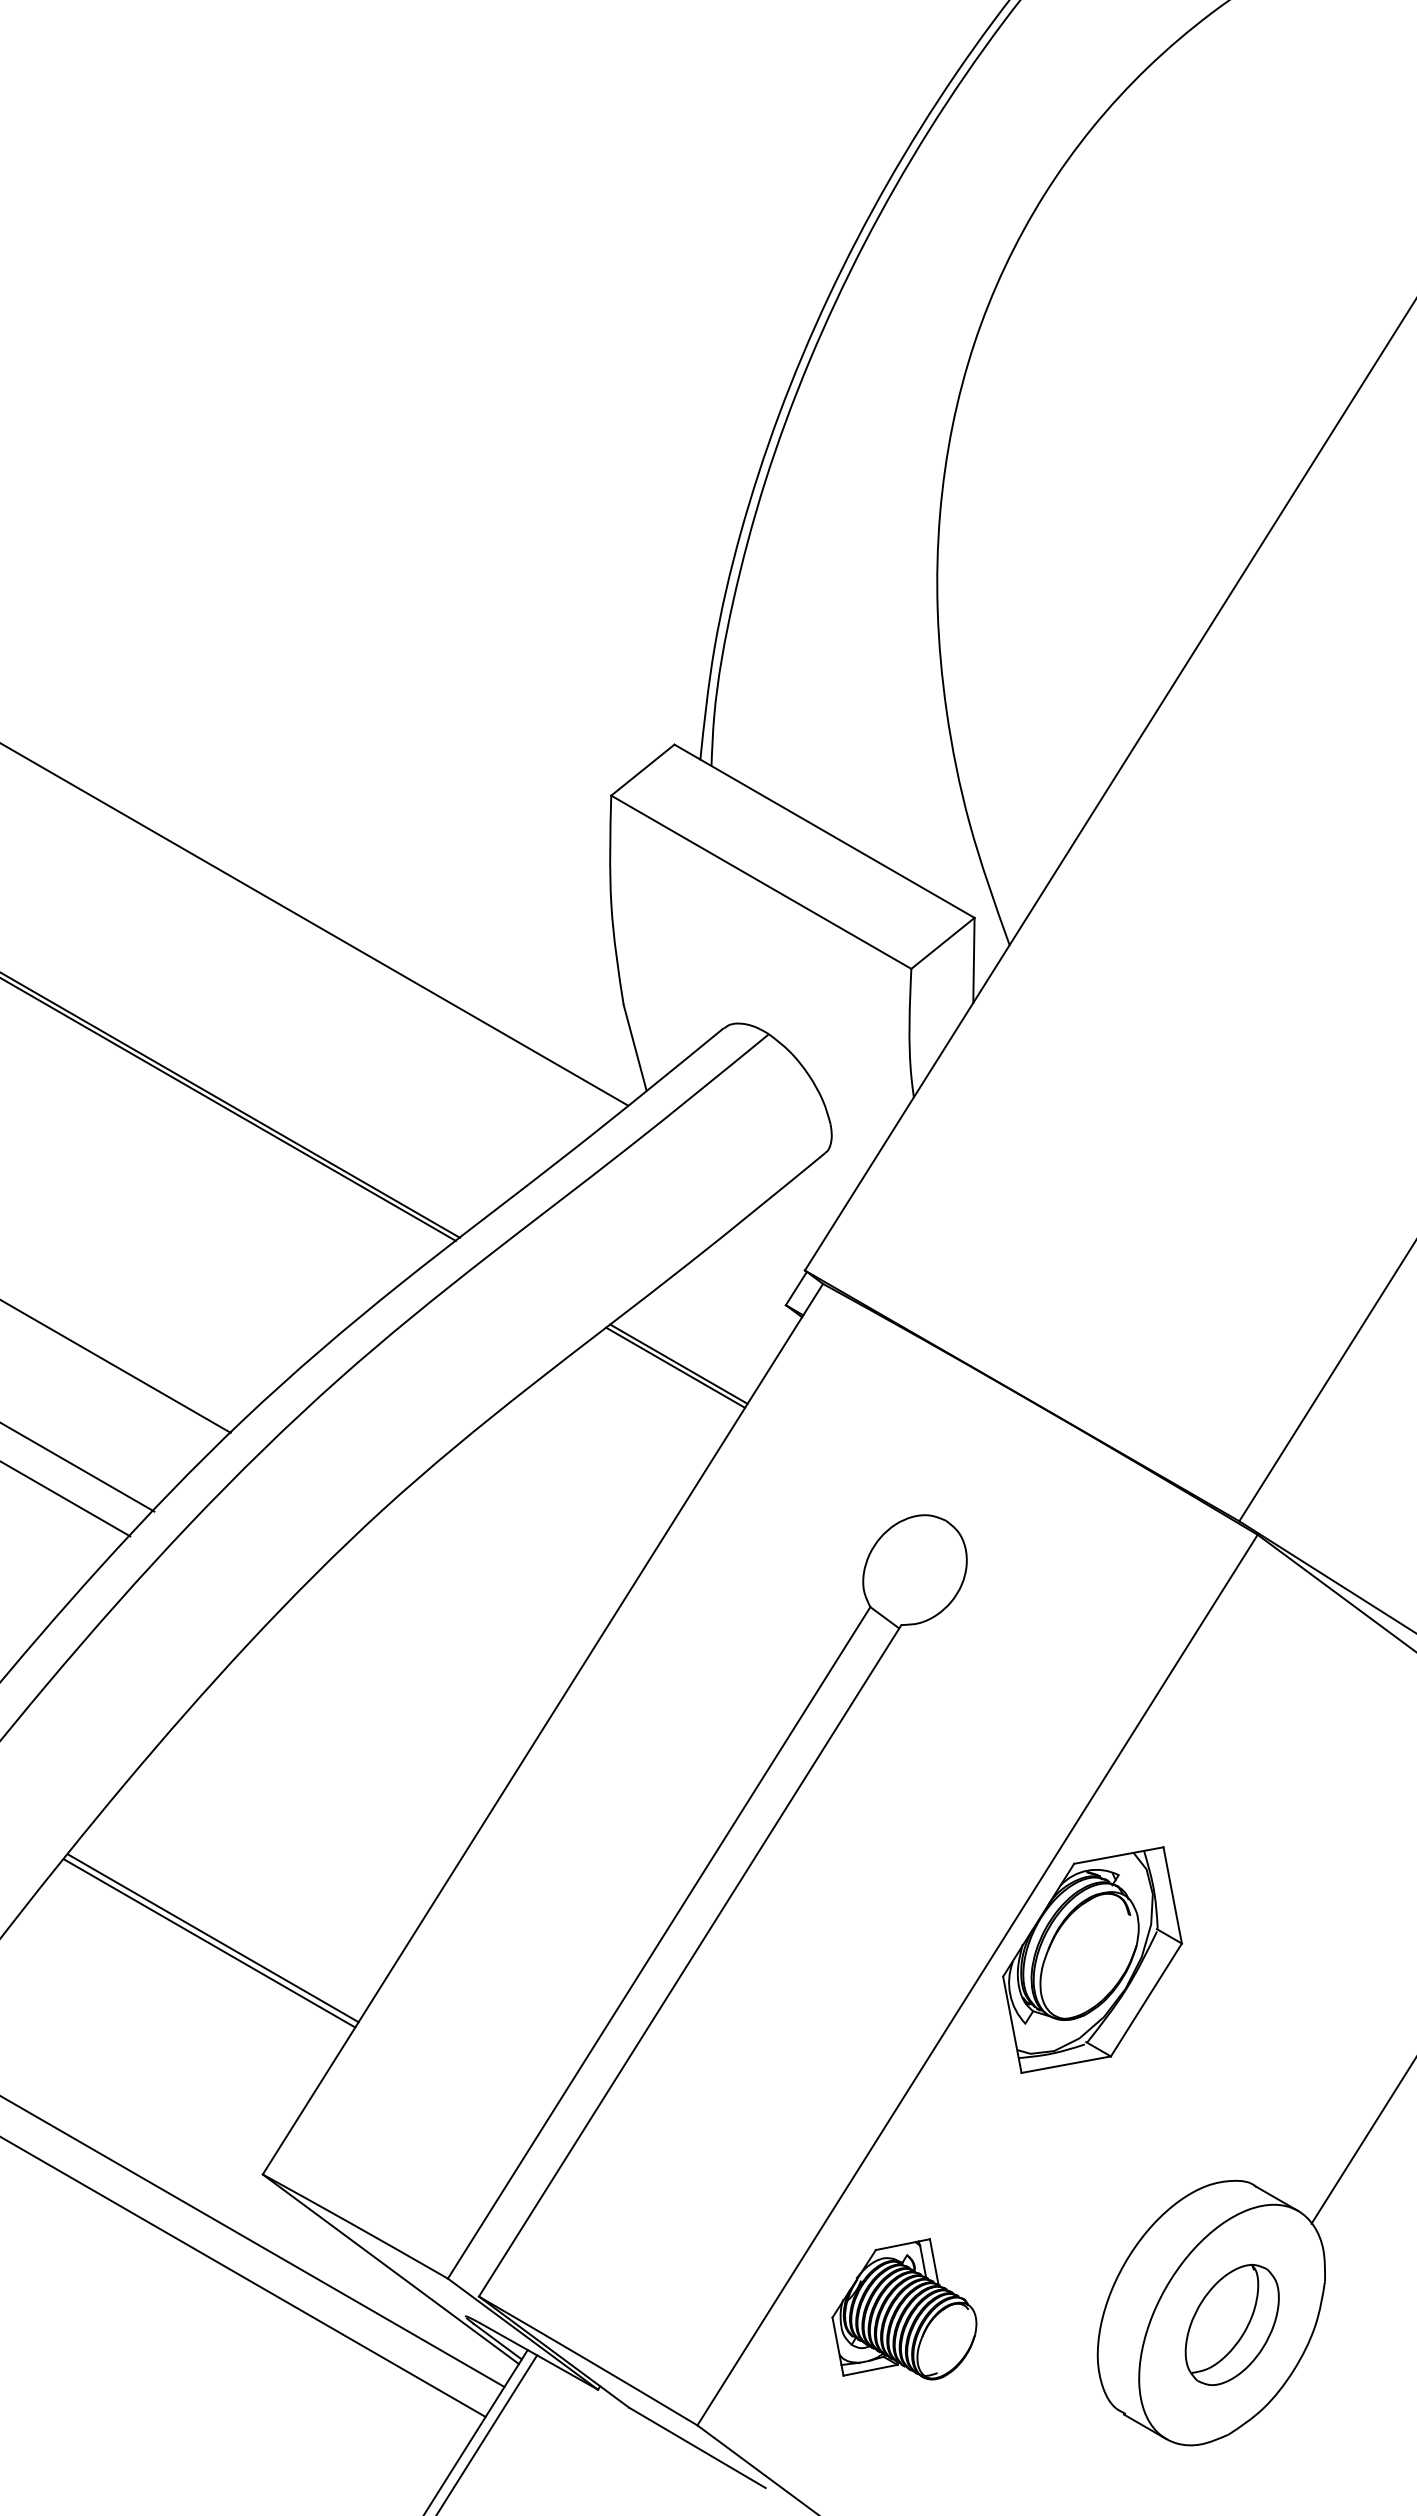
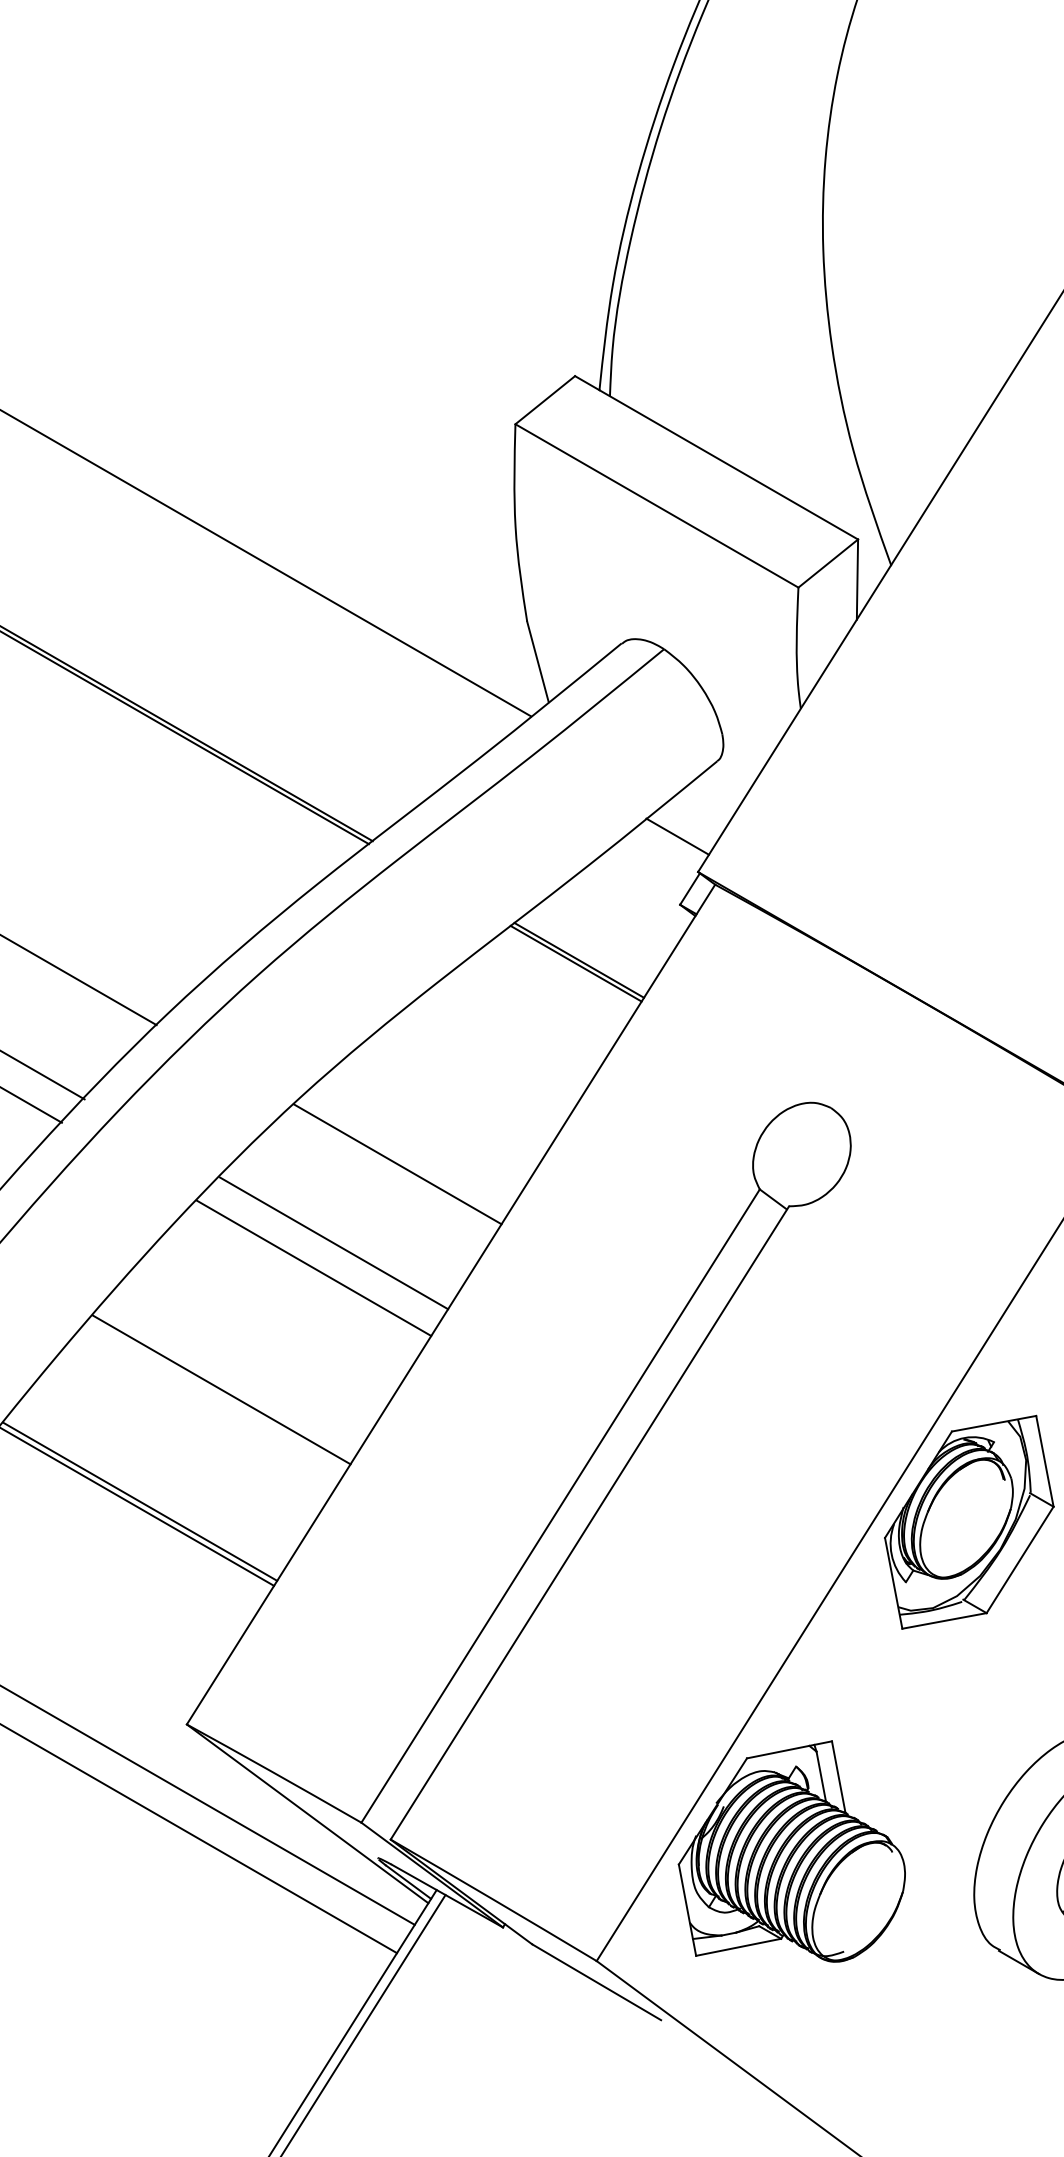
line: (783, 1232) -> (677, 836), added
line: (486, 1580) -> (397, 1164), added
line: (418, 1664) -> (333, 1243), added
line: (397, 1690) -> (313, 1268), added
line: (299, 1819) -> (221, 1389), added
part: (904, 2309) -> (791, 1851), size x1.67

